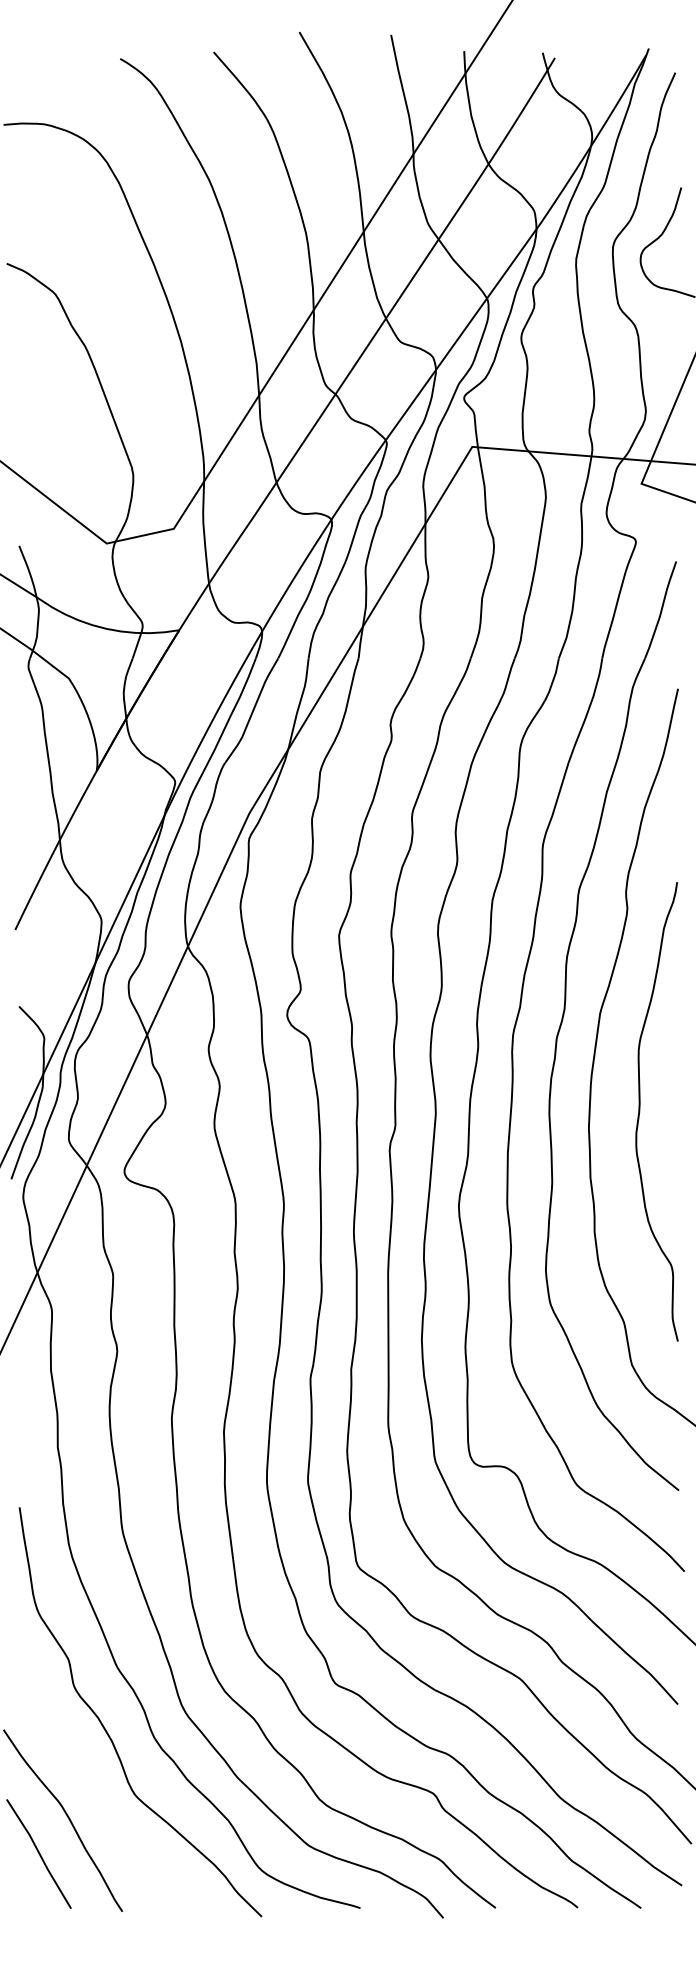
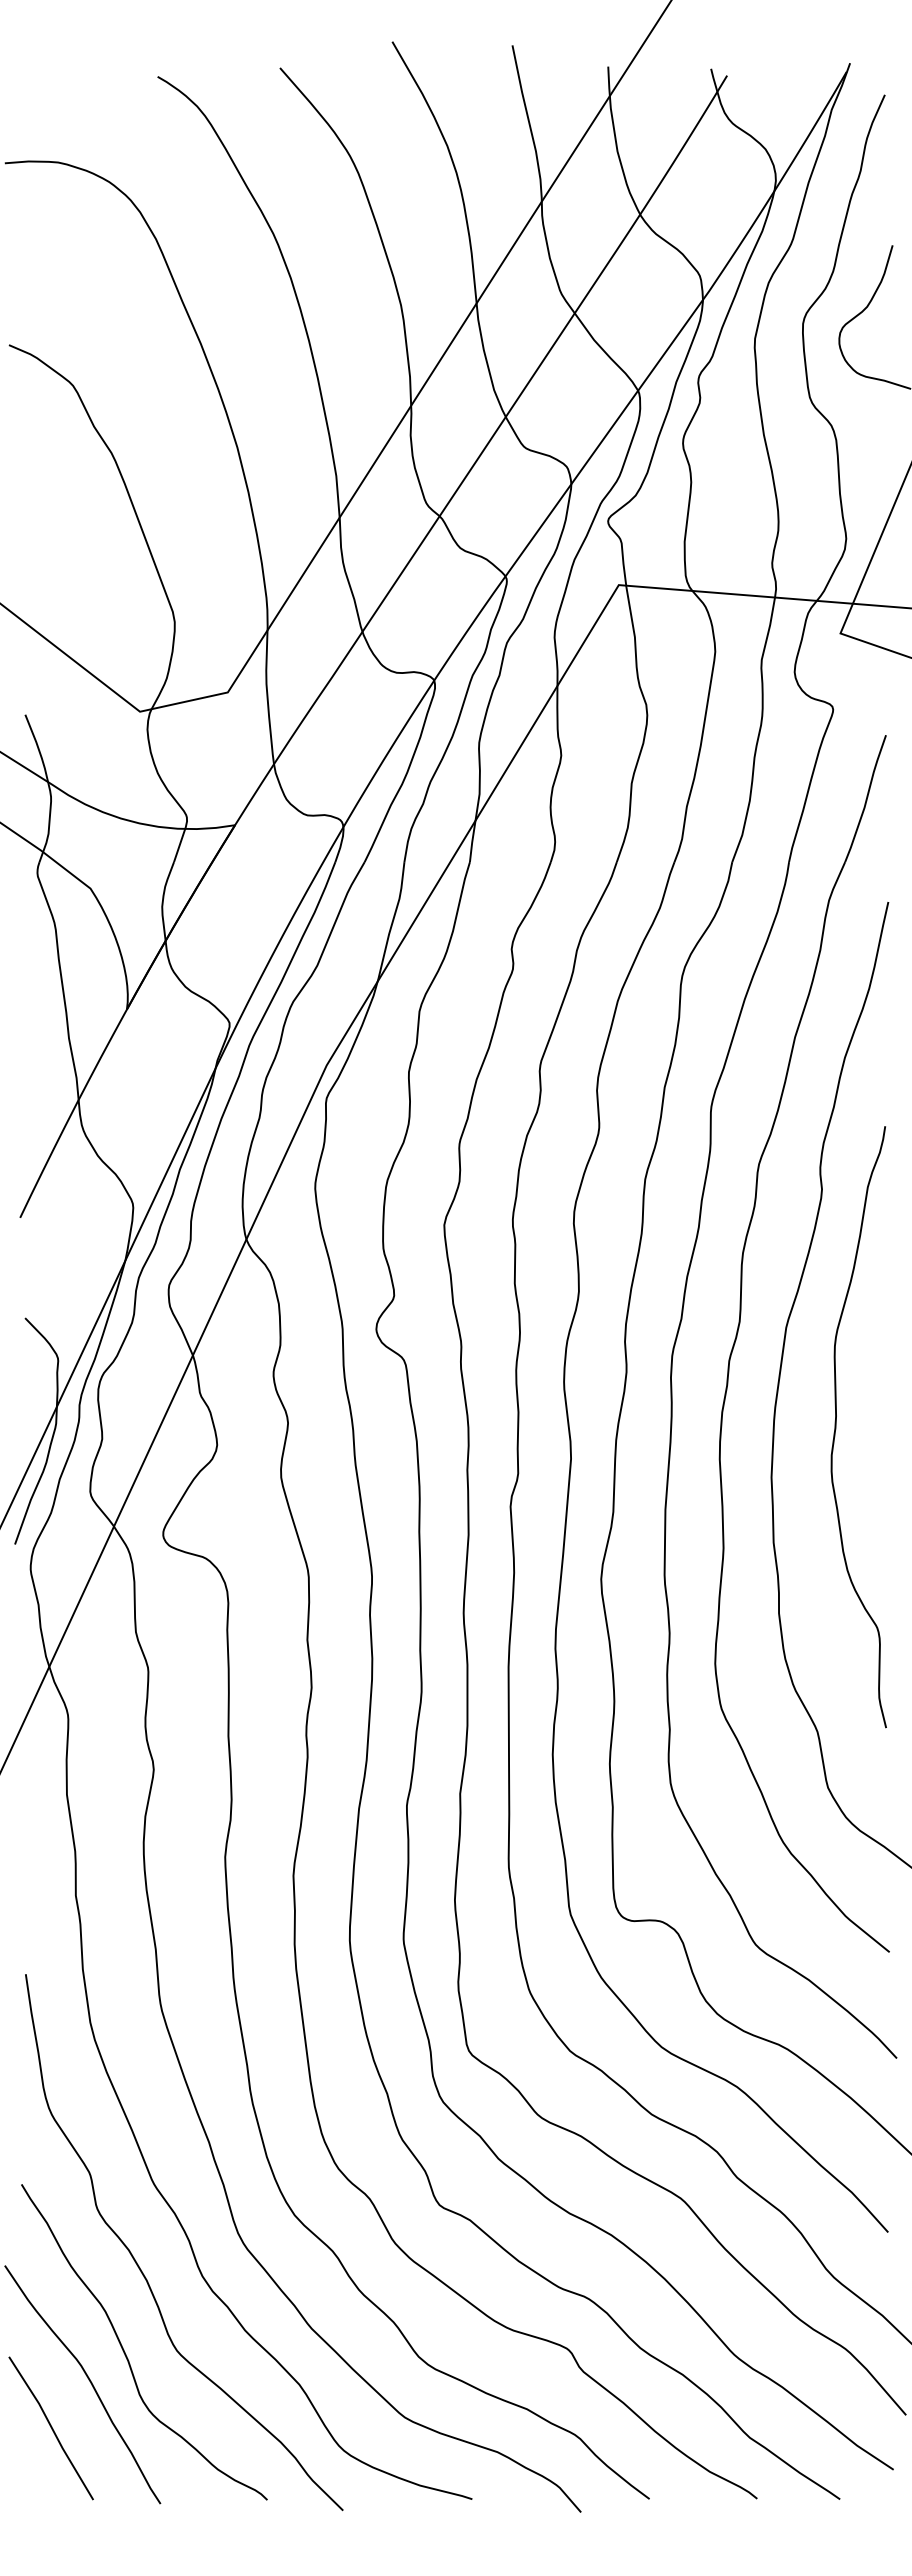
curve: (640, 1112) -> (836, 1427), moved
curve: (94, 1793) -> (124, 2349), added

